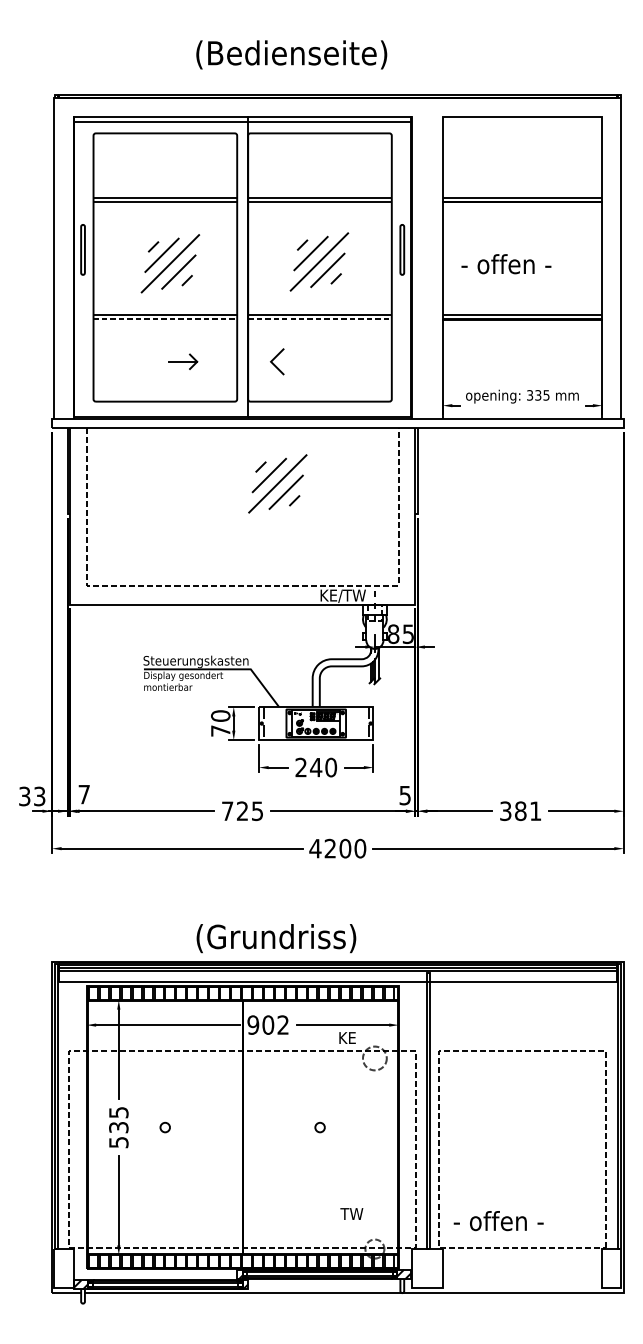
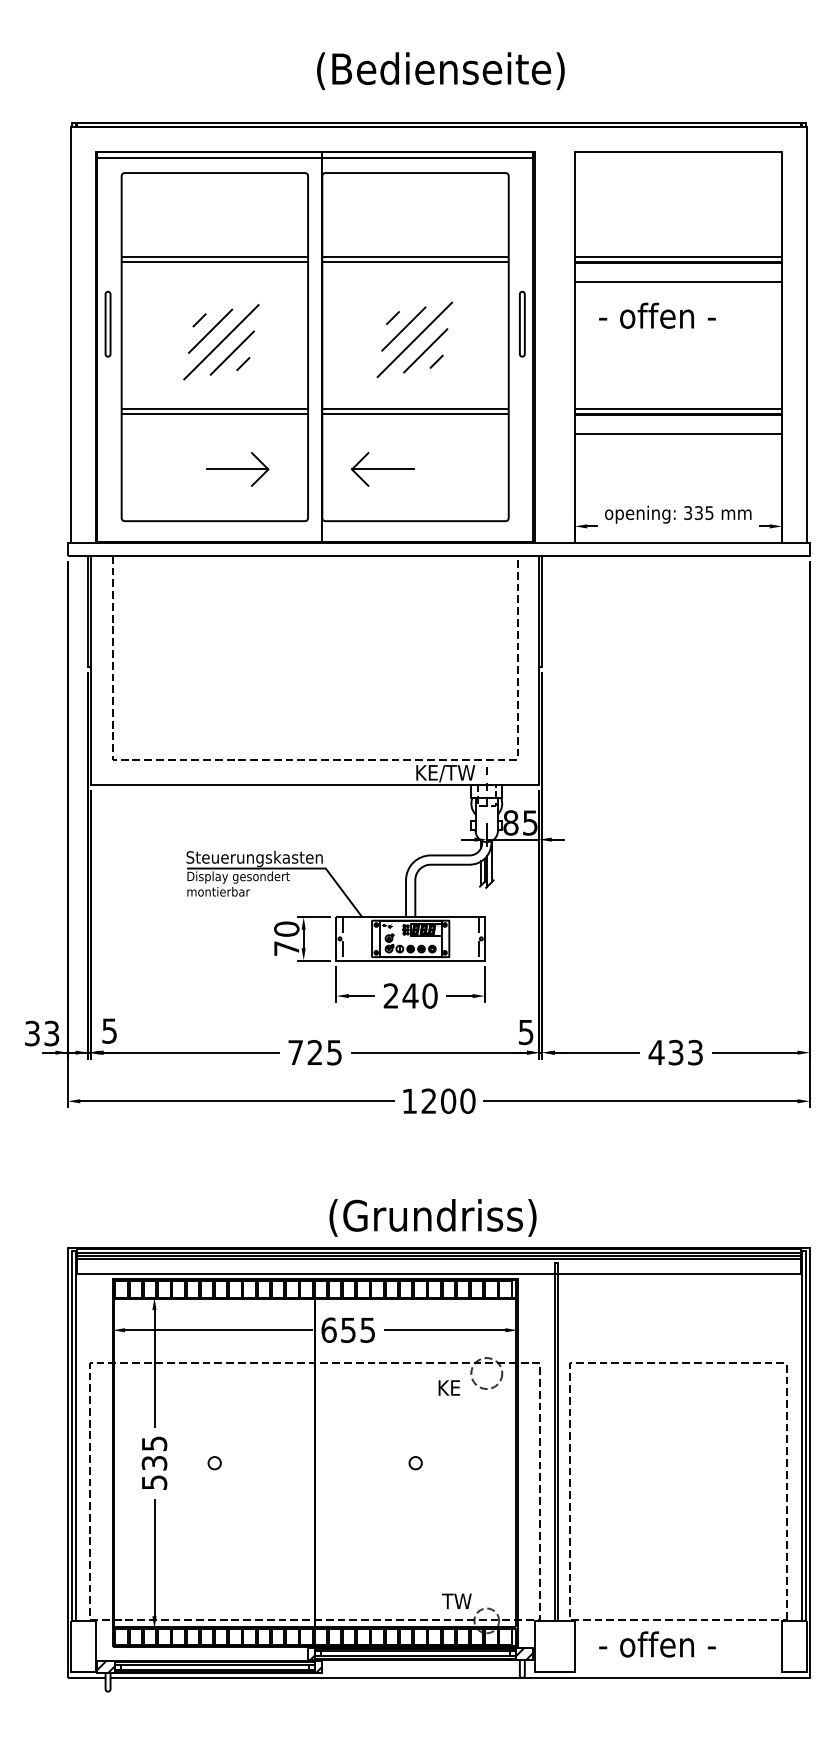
text: (291, 55) -> (440, 71), moved
line: (522, 216) -> (678, 281), added
text: (506, 263) -> (657, 315), moved
line: (165, 319) -> (215, 414), dashed -> solid
line: (320, 319) -> (416, 414), dashed -> solid
line: (522, 334) -> (678, 433), added
part: (182, 361) -> (237, 469), size x1.67
line: (294, 361) -> (382, 469), added
part: (277, 483) -> (360, 627), removed
text: (84, 794) -> (109, 1030), 7 -> 5
text: (520, 811) -> (675, 1052), 381 -> 433
text: (315, 848) -> (409, 1101), 4200 -> 1200
text: (276, 938) -> (432, 1217), moved
text: (267, 1024) -> (347, 1329), 902 -> 655
text: (347, 1037) -> (449, 1387), moved
text: (351, 1214) -> (456, 1601), moved
text: (498, 1221) -> (657, 1644), moved

